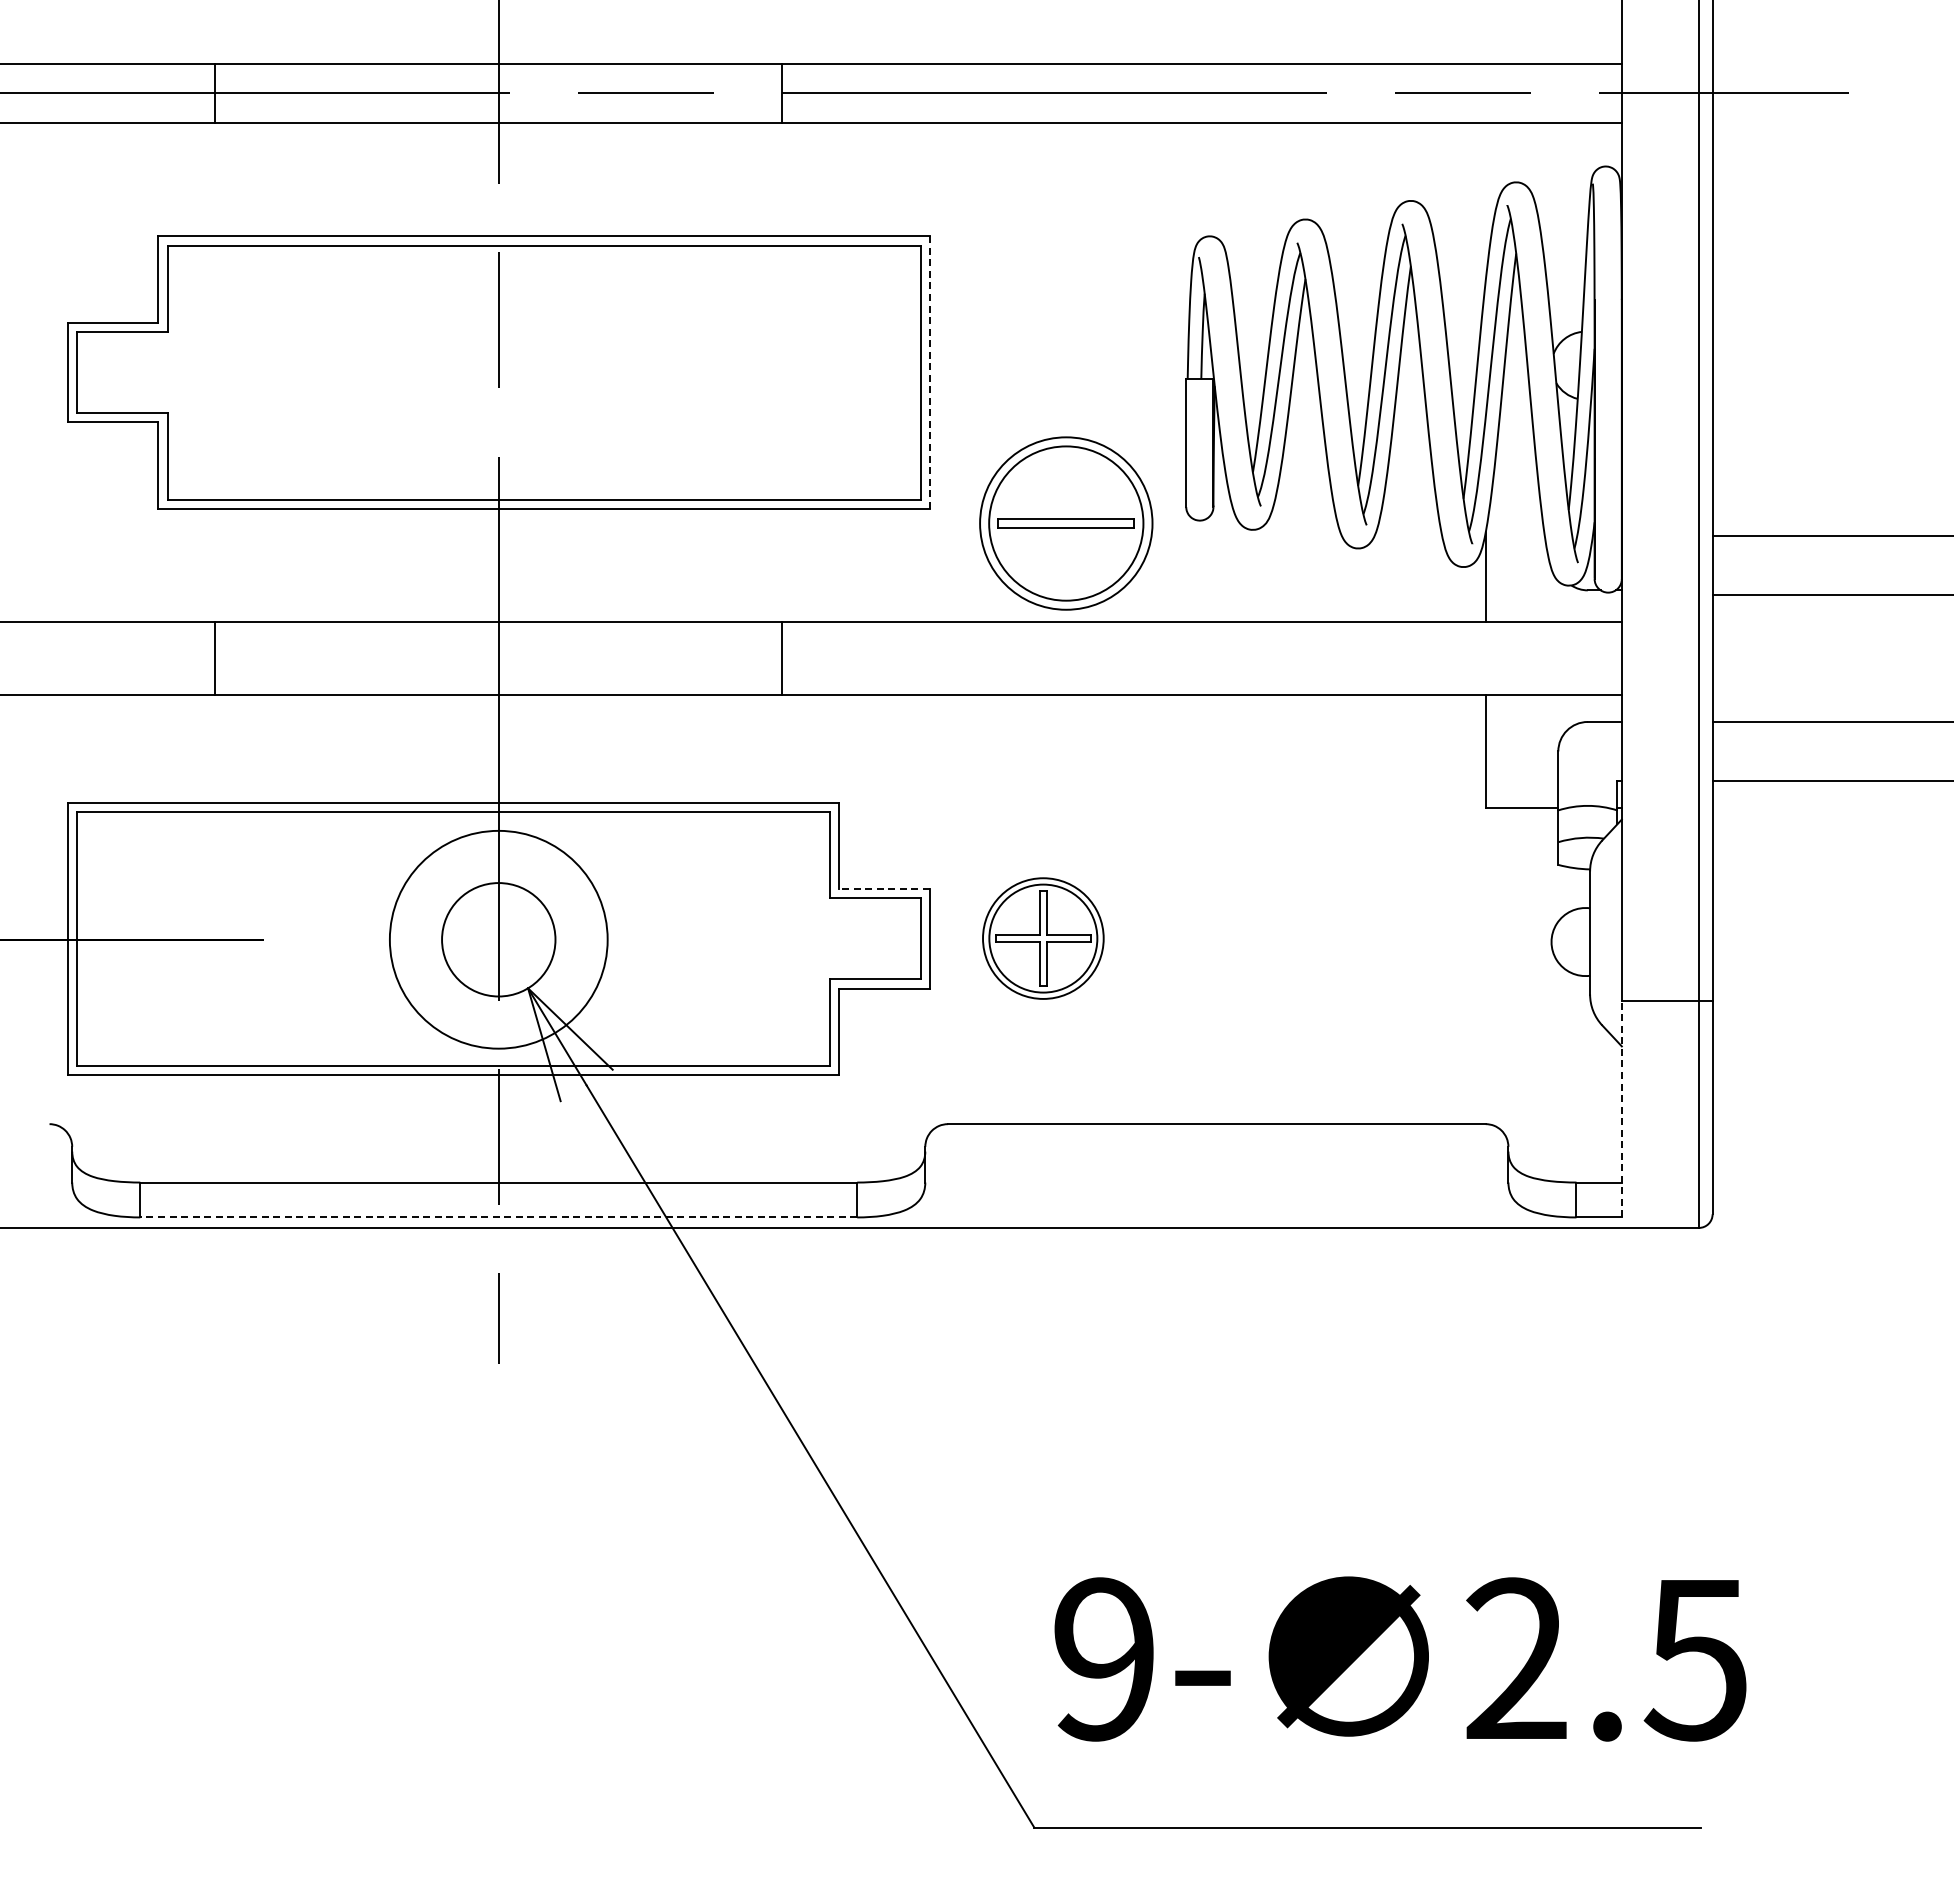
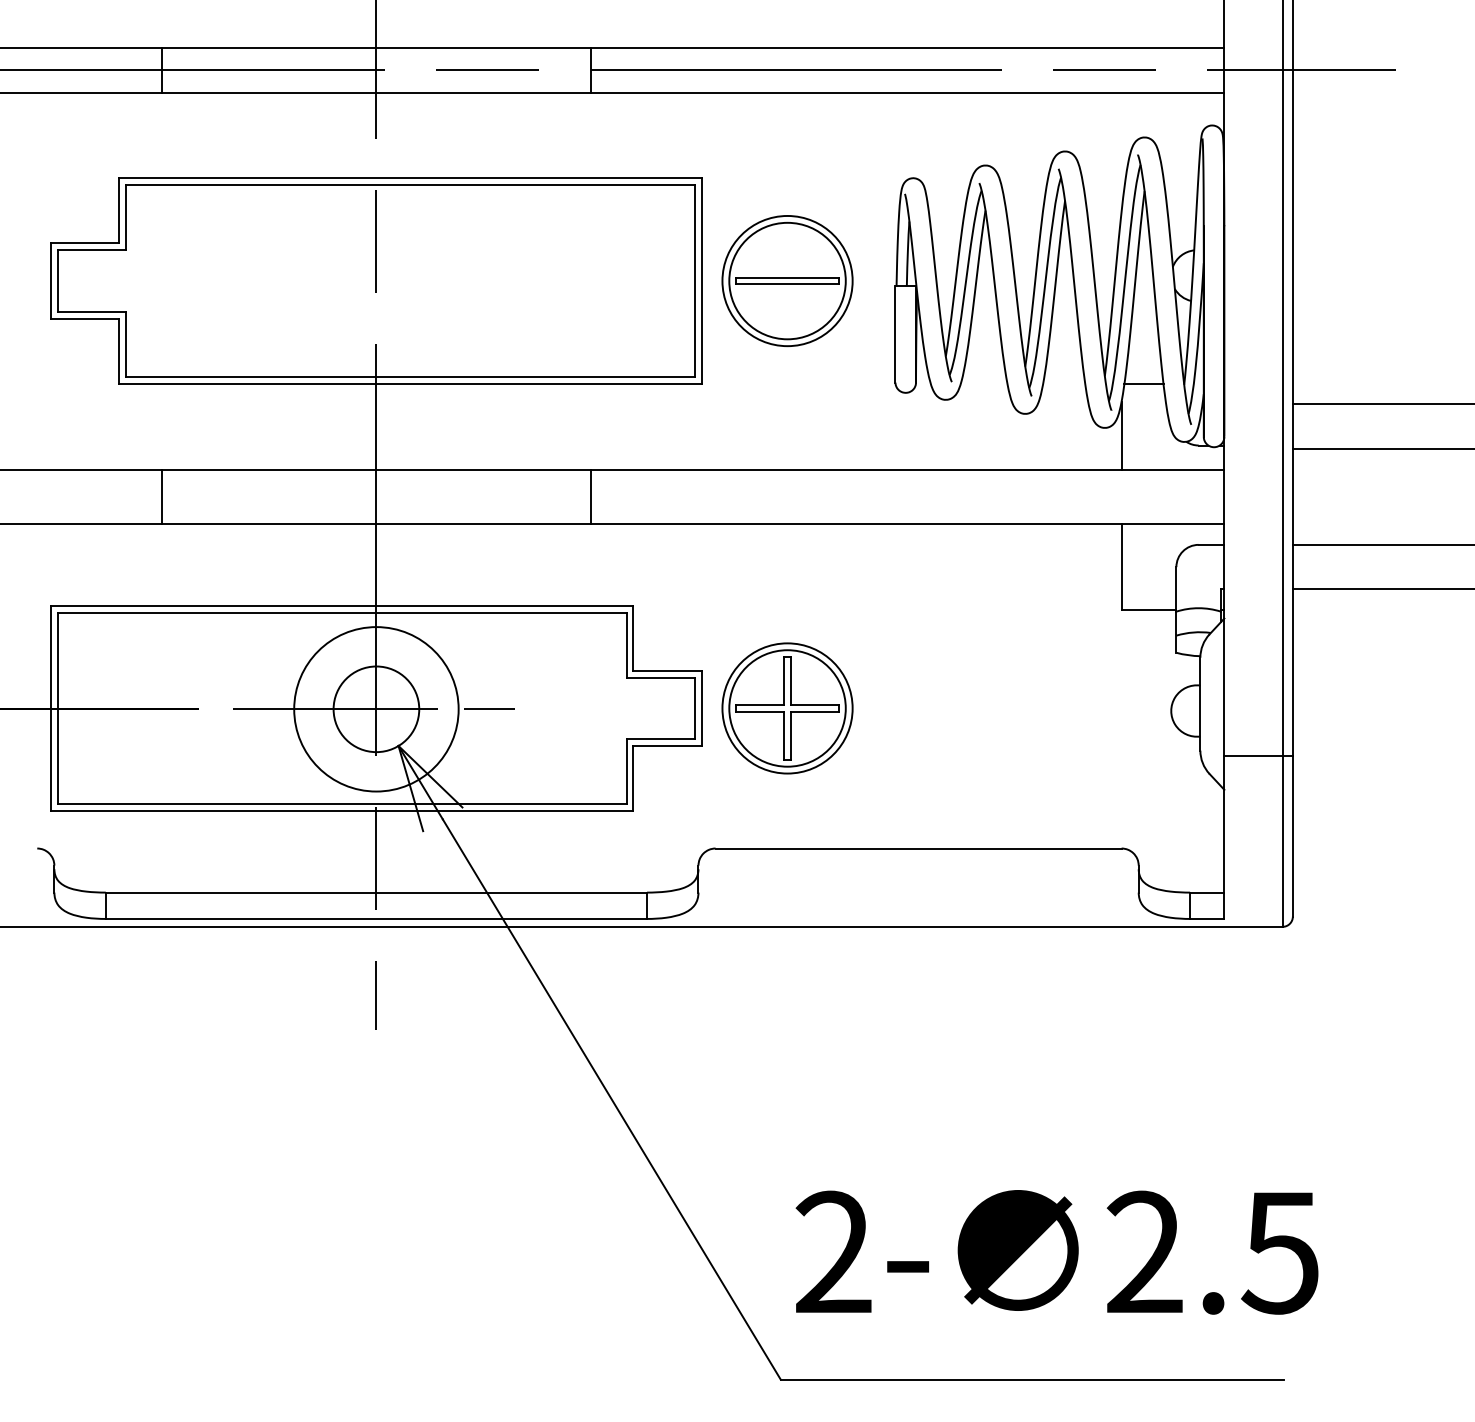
line: (929, 372) -> (701, 281), dashed -> solid
line: (1515, 508) -> (1144, 383), added
part: (1066, 523) -> (787, 281), moved
line: (883, 888) -> (666, 670), dashed -> solid
part: (1043, 938) -> (787, 708), size x1.43
line: (498, 939) -> (376, 709), added
line: (1621, 1108) -> (1224, 836), dashed -> solid
line: (498, 1217) -> (376, 919), dashed -> solid
text: (1104, 1659) -> (833, 1252), 9- -> 2-

